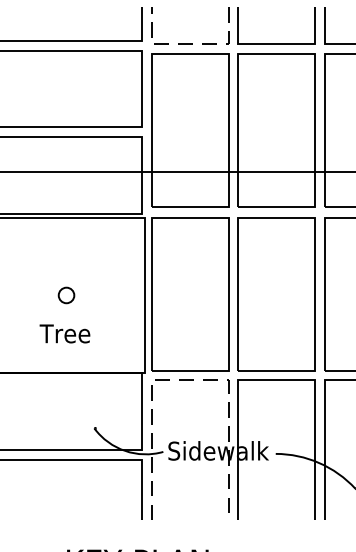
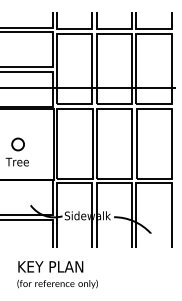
line: (189, 44) -> (74, 29), dashed -> solid
circle: (65, 295) -> (17, 144), size x1.67
line: (189, 380) -> (74, 183), dashed -> solid

